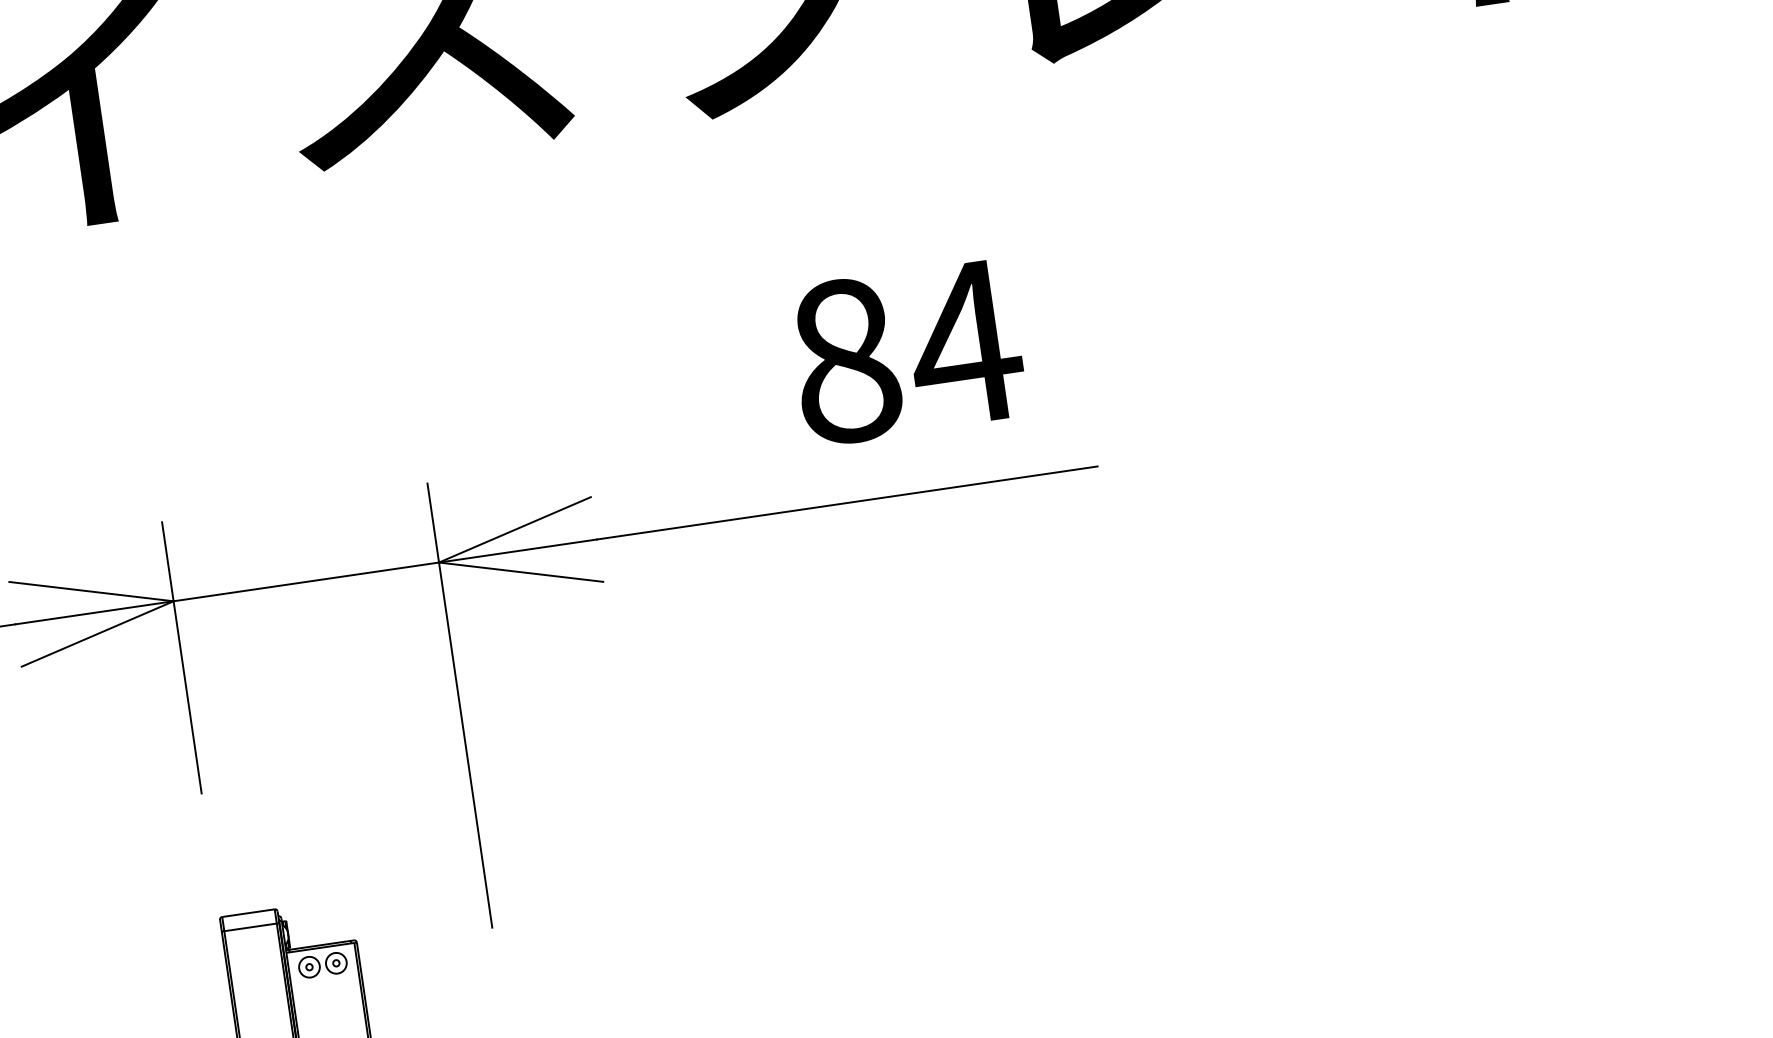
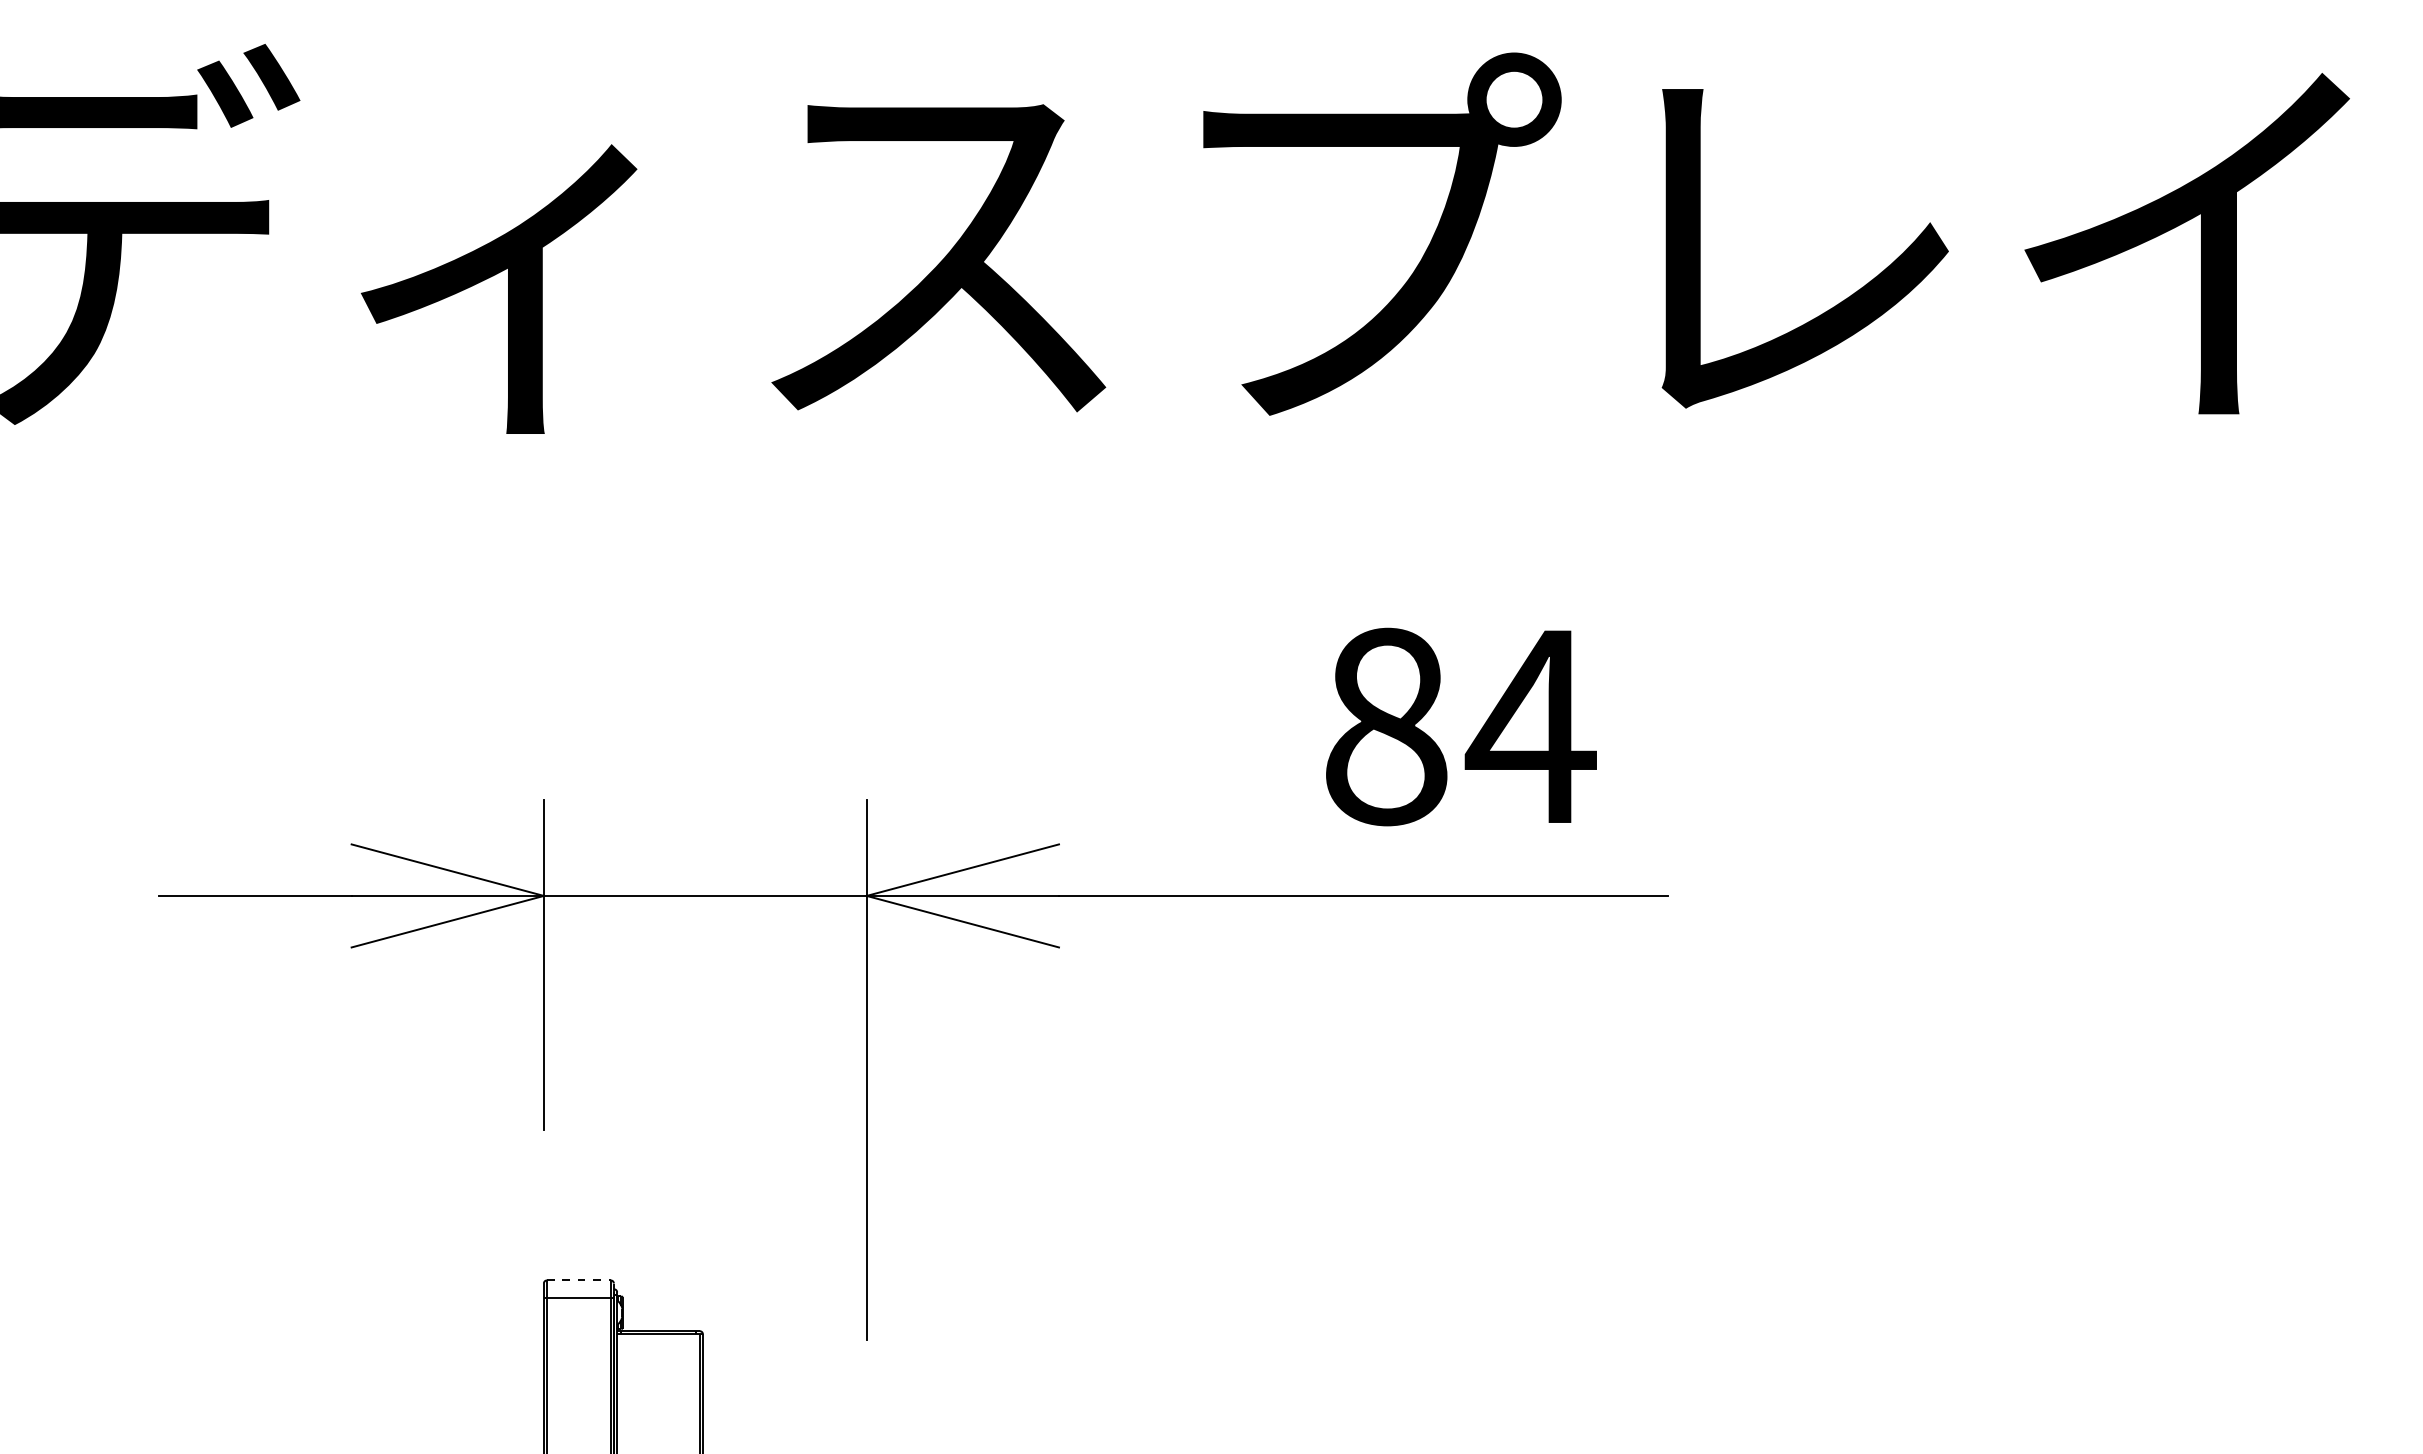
line: (248, 913) -> (578, 1280), solid -> dashed
part: (322, 965) -> (658, 1355), removed

